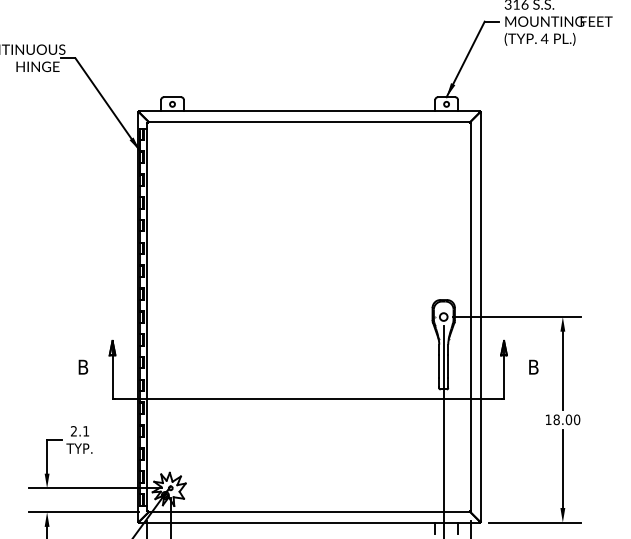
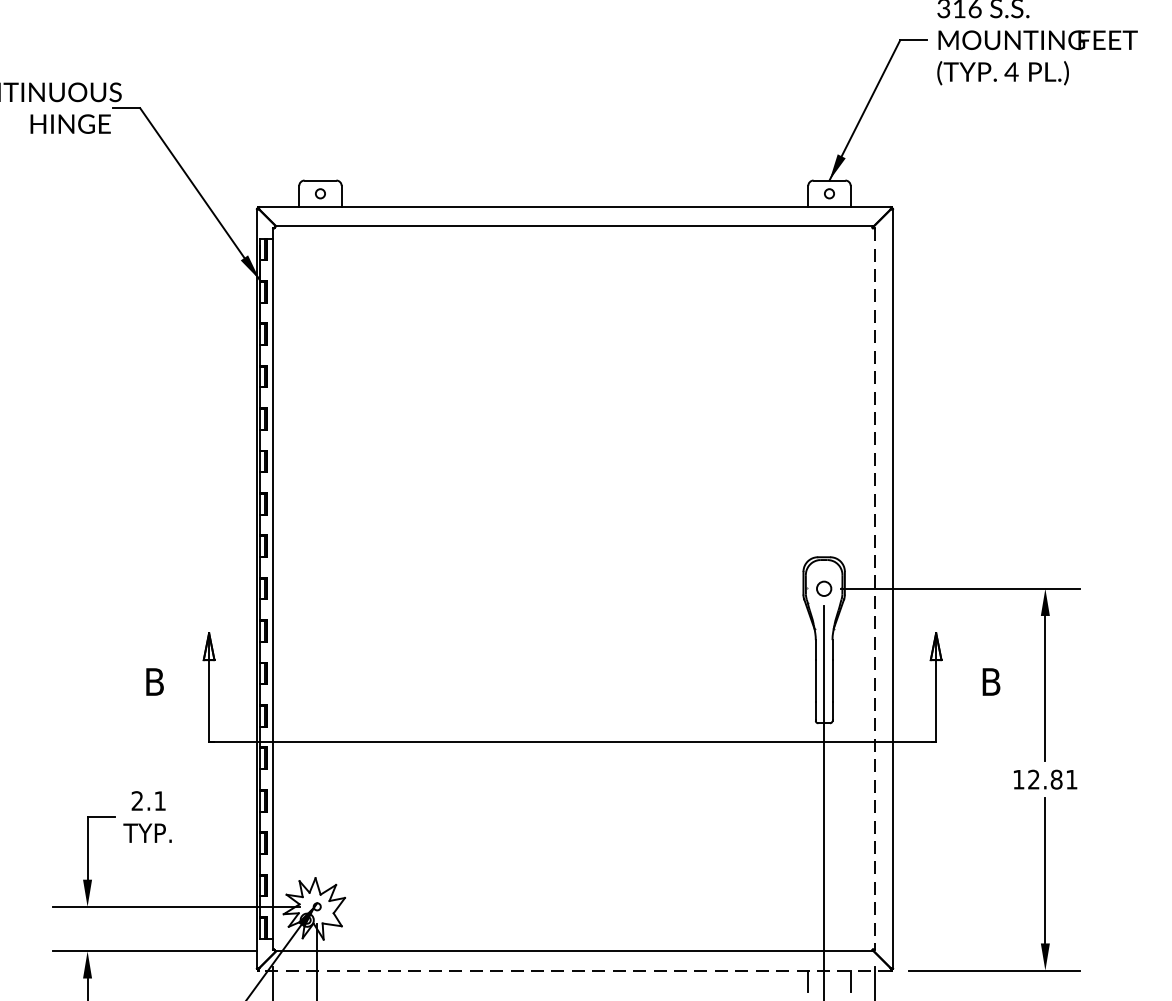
line: (470, 317) -> (873, 589), solid -> dashed
text: (566, 419) -> (1052, 779), 18.00 -> 12.81
line: (309, 522) -> (574, 970), solid -> dashed

